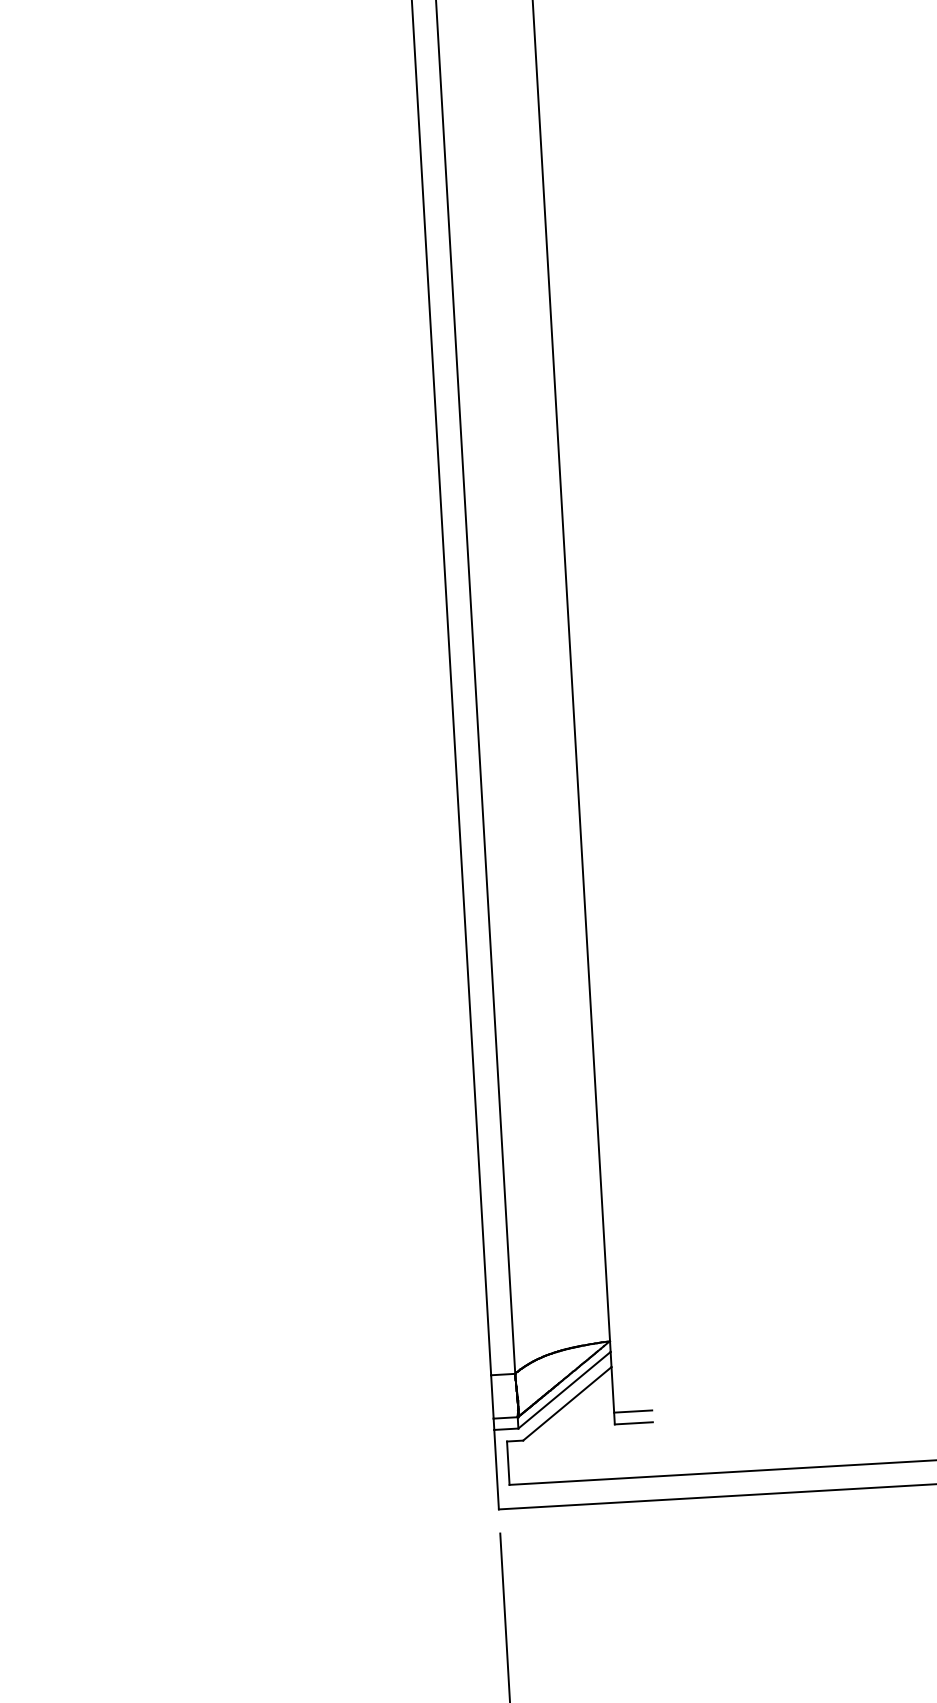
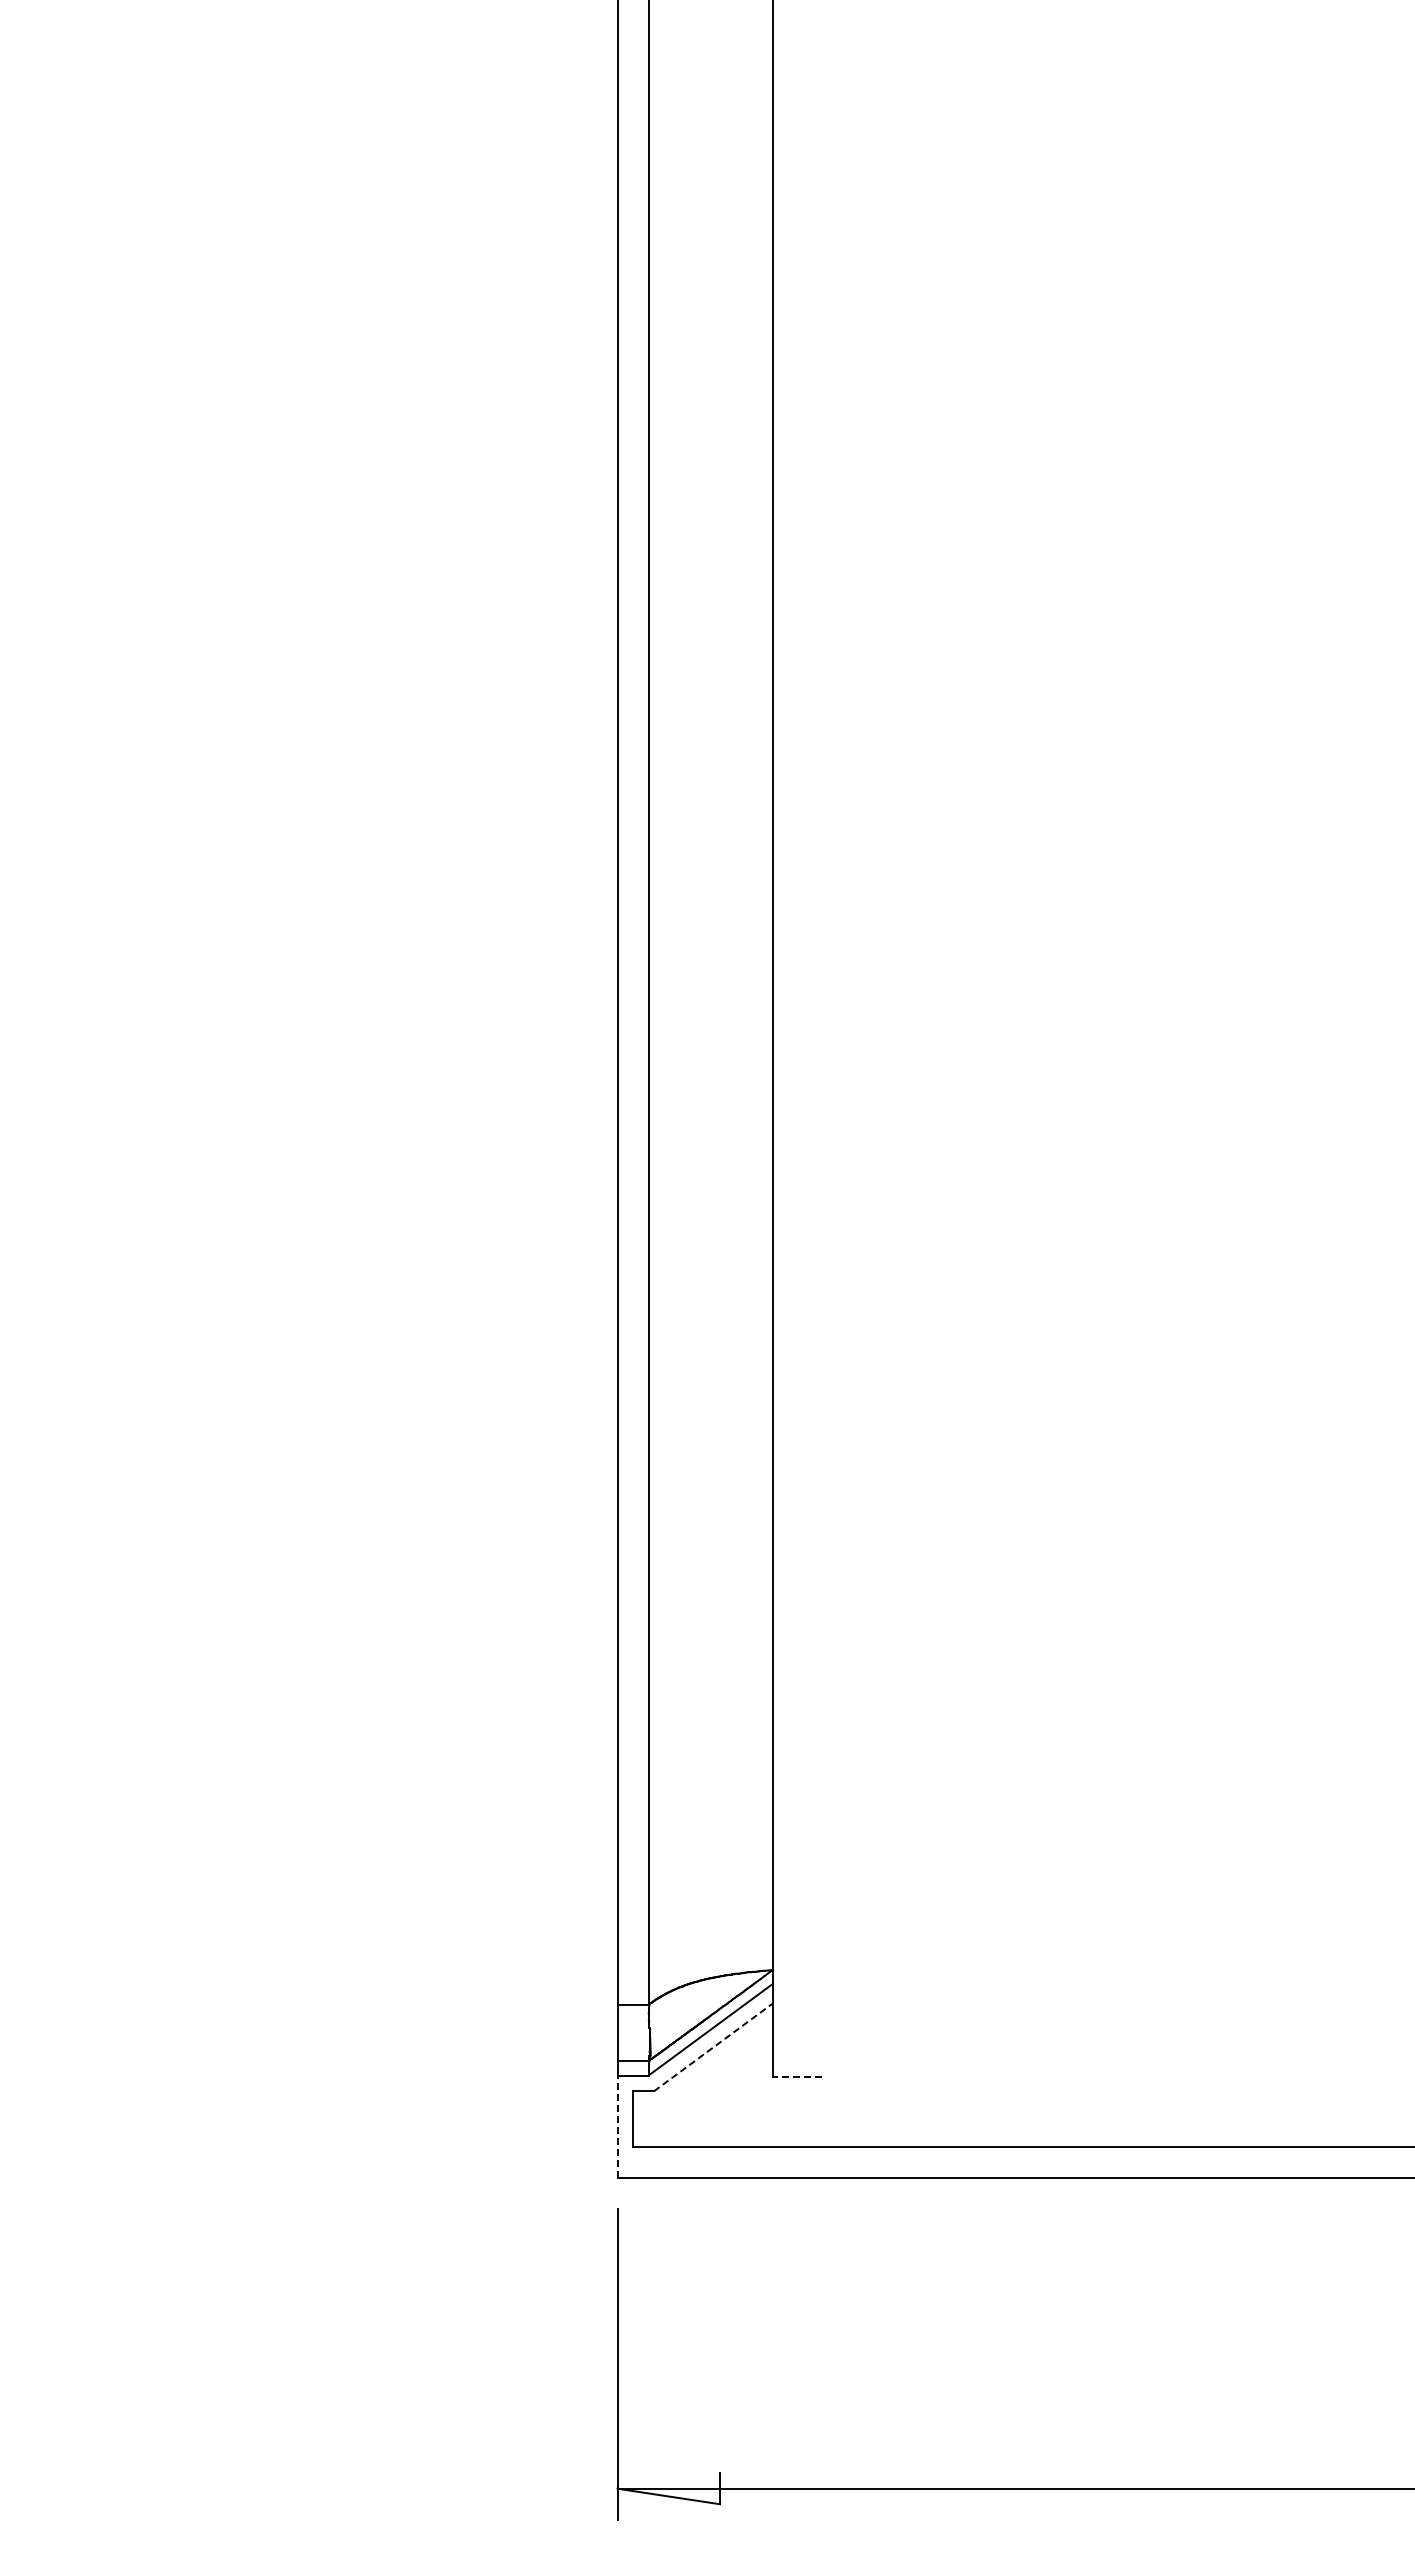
line: (567, 1403) -> (713, 2047), solid -> dashed
line: (633, 1411) -> (797, 2062), removed
line: (633, 1423) -> (797, 2077), solid -> dashed
line: (496, 1469) -> (617, 2126), solid -> dashed

